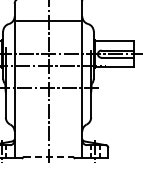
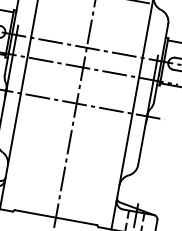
line: (48, 157) -> (55, 218), dashed -> solid

